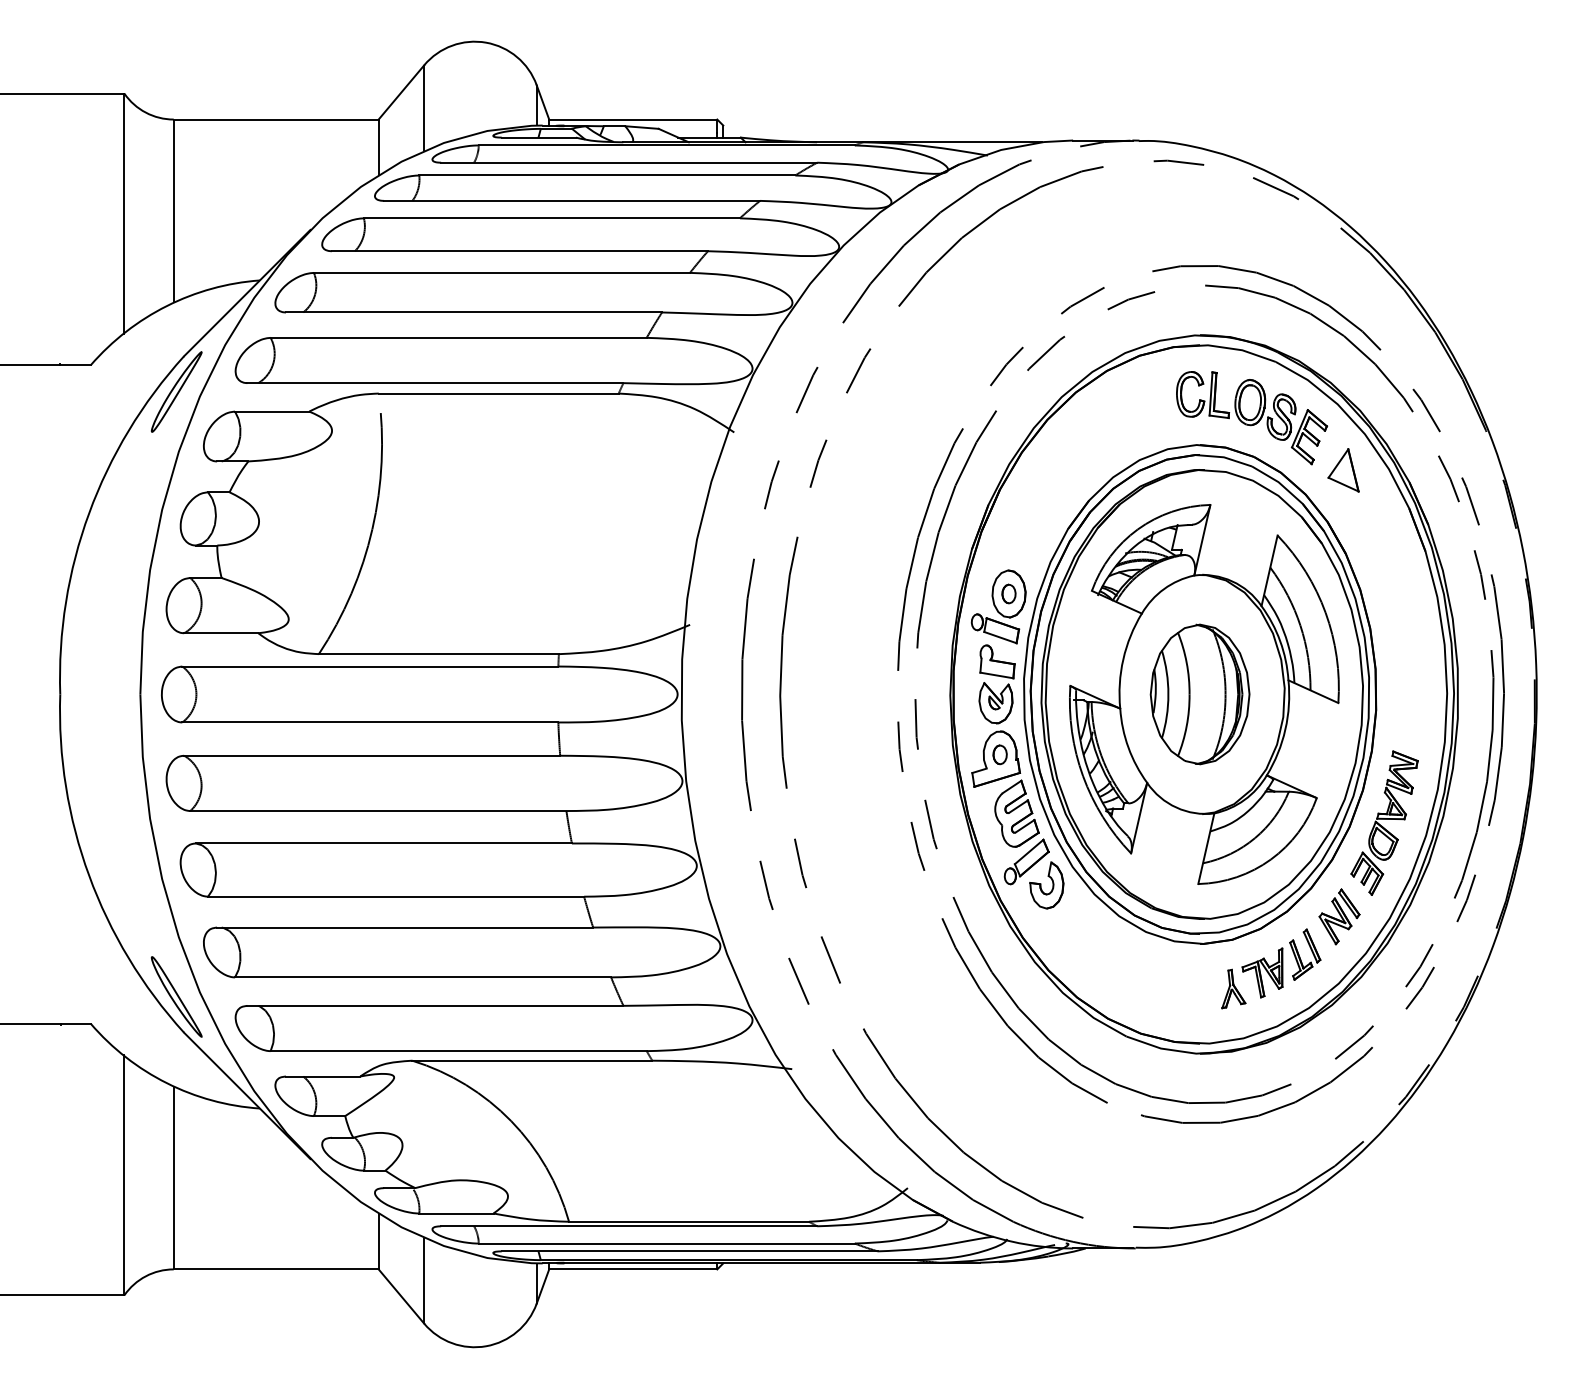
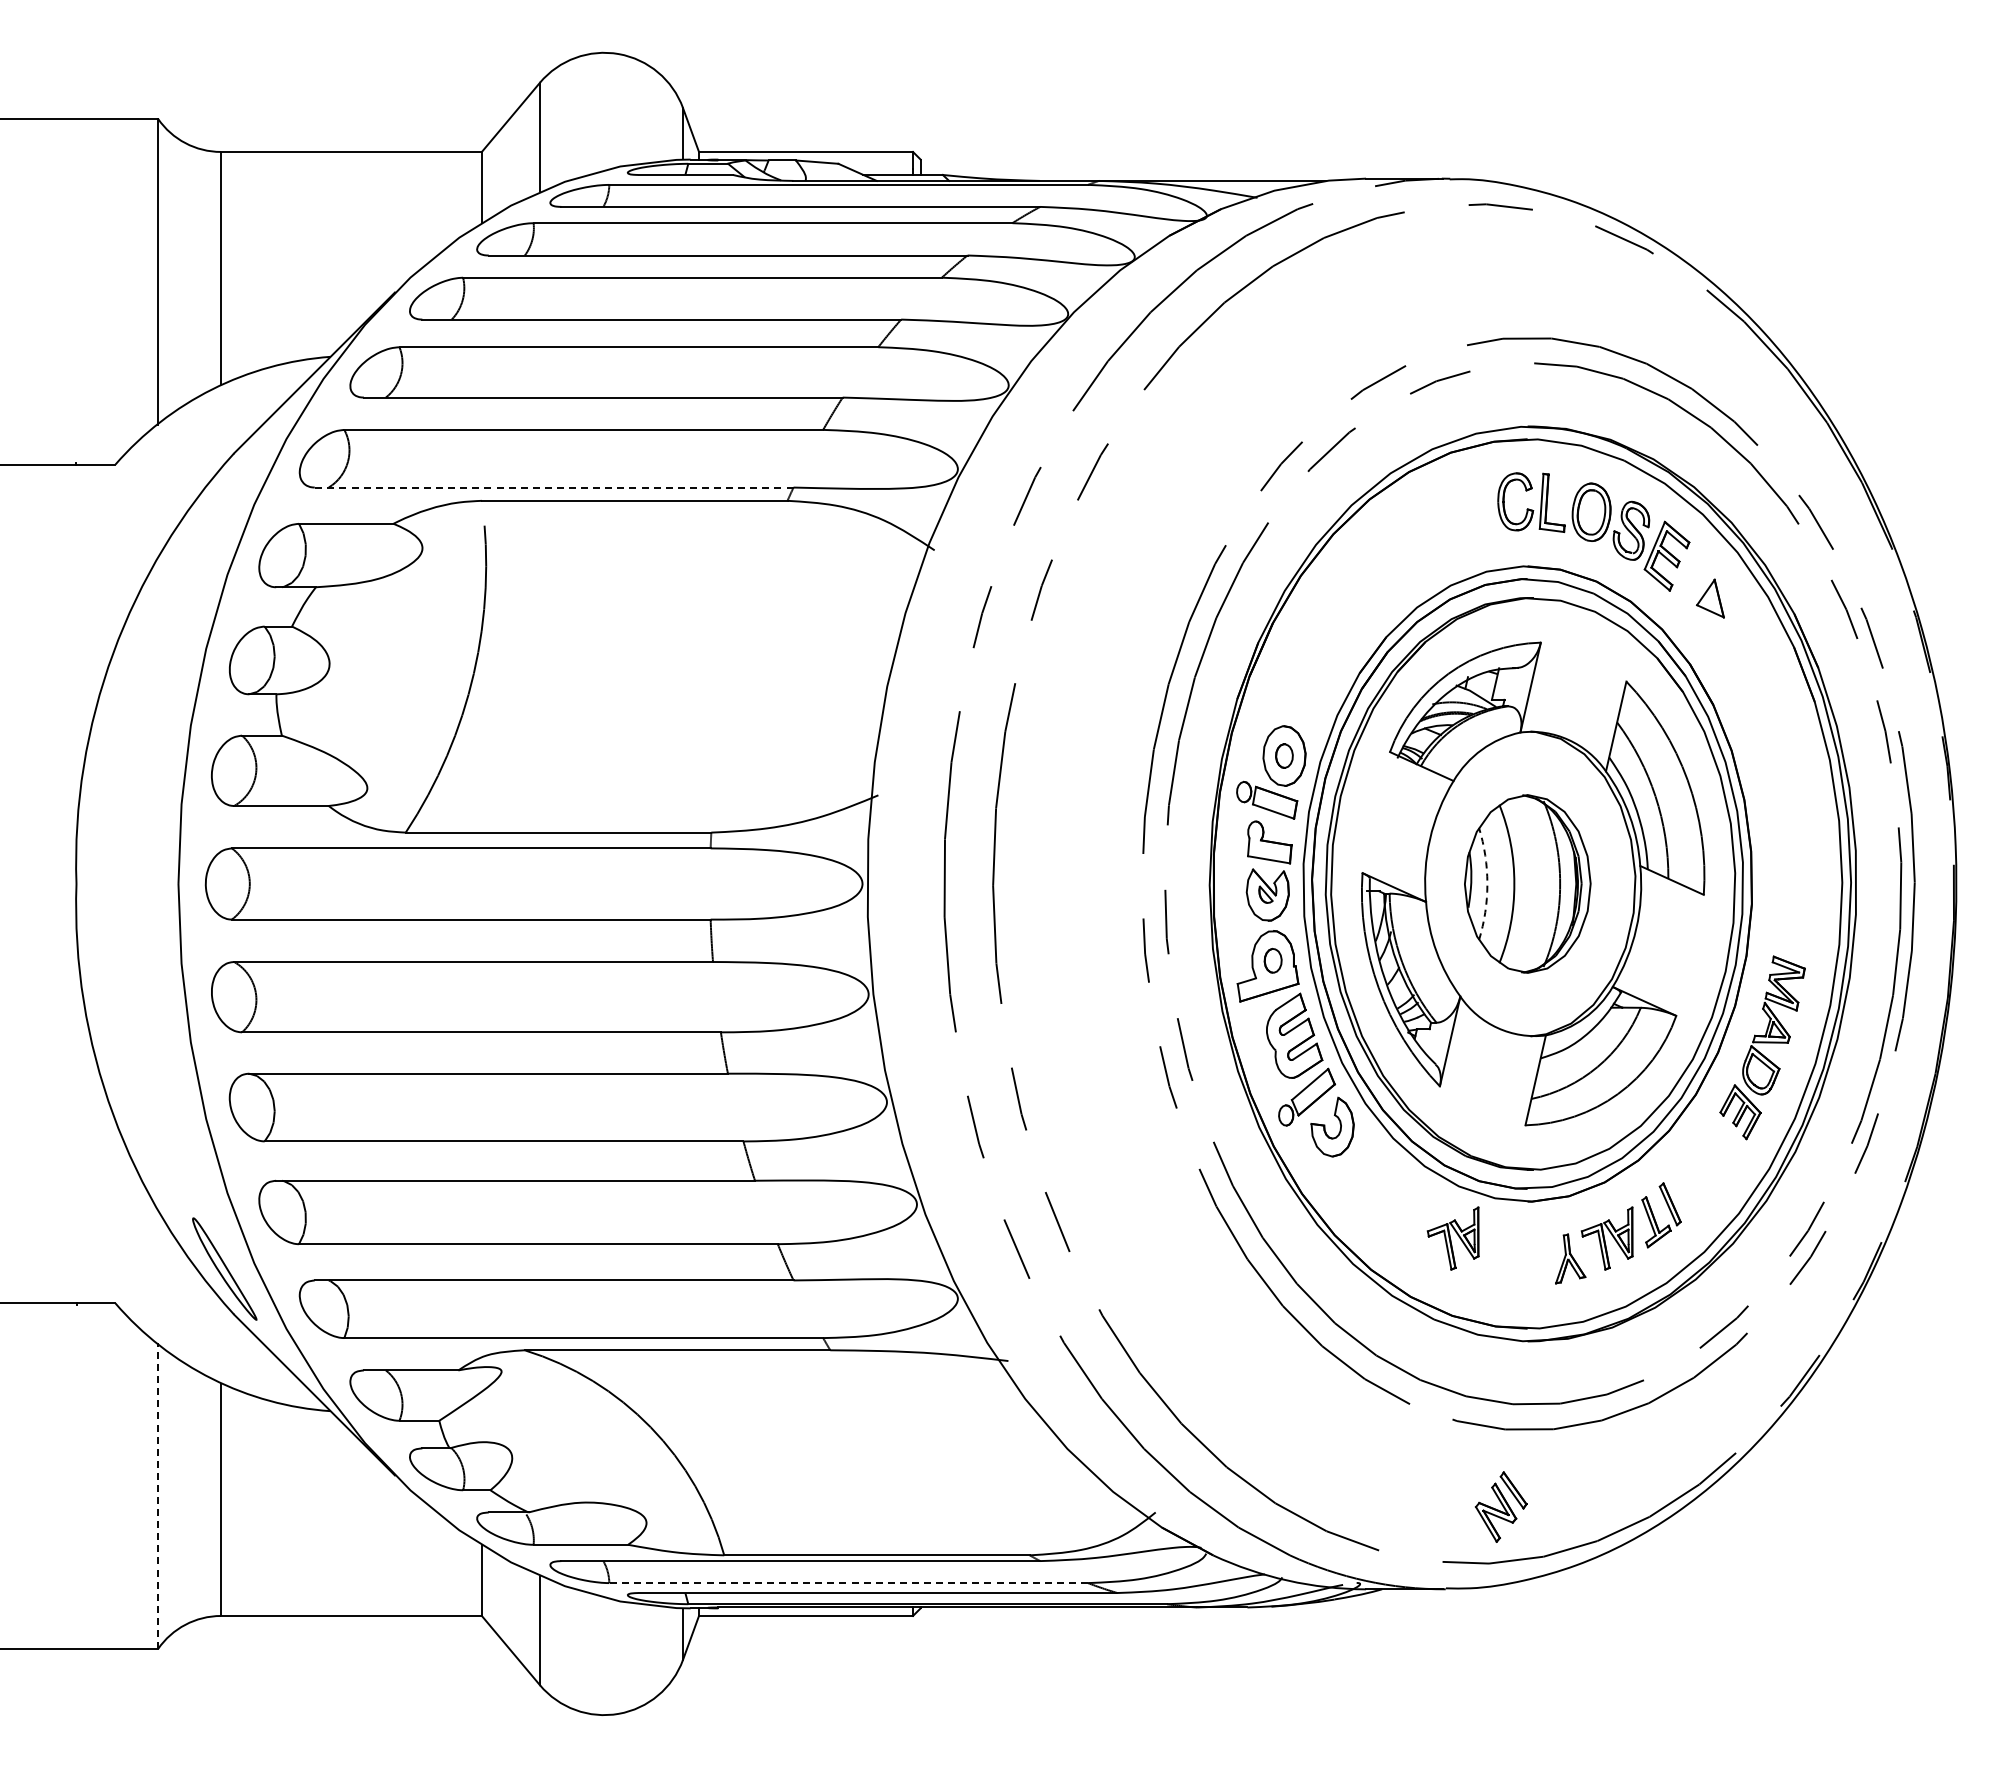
line: (434, 383) -> (553, 487), solid -> dashed
part: (176, 391) -> (224, 498), removed
part: (1343, 470) -> (1710, 598), size x0.7
arc: (1168, 694) -> (1487, 883), solid -> dashed
part: (1339, 916) -> (1501, 1506), moved
part: (1141, 972) -> (1452, 1238), added
line: (124, 1175) -> (158, 1496), solid -> dashed
line: (666, 1243) -> (848, 1583), solid -> dashed

